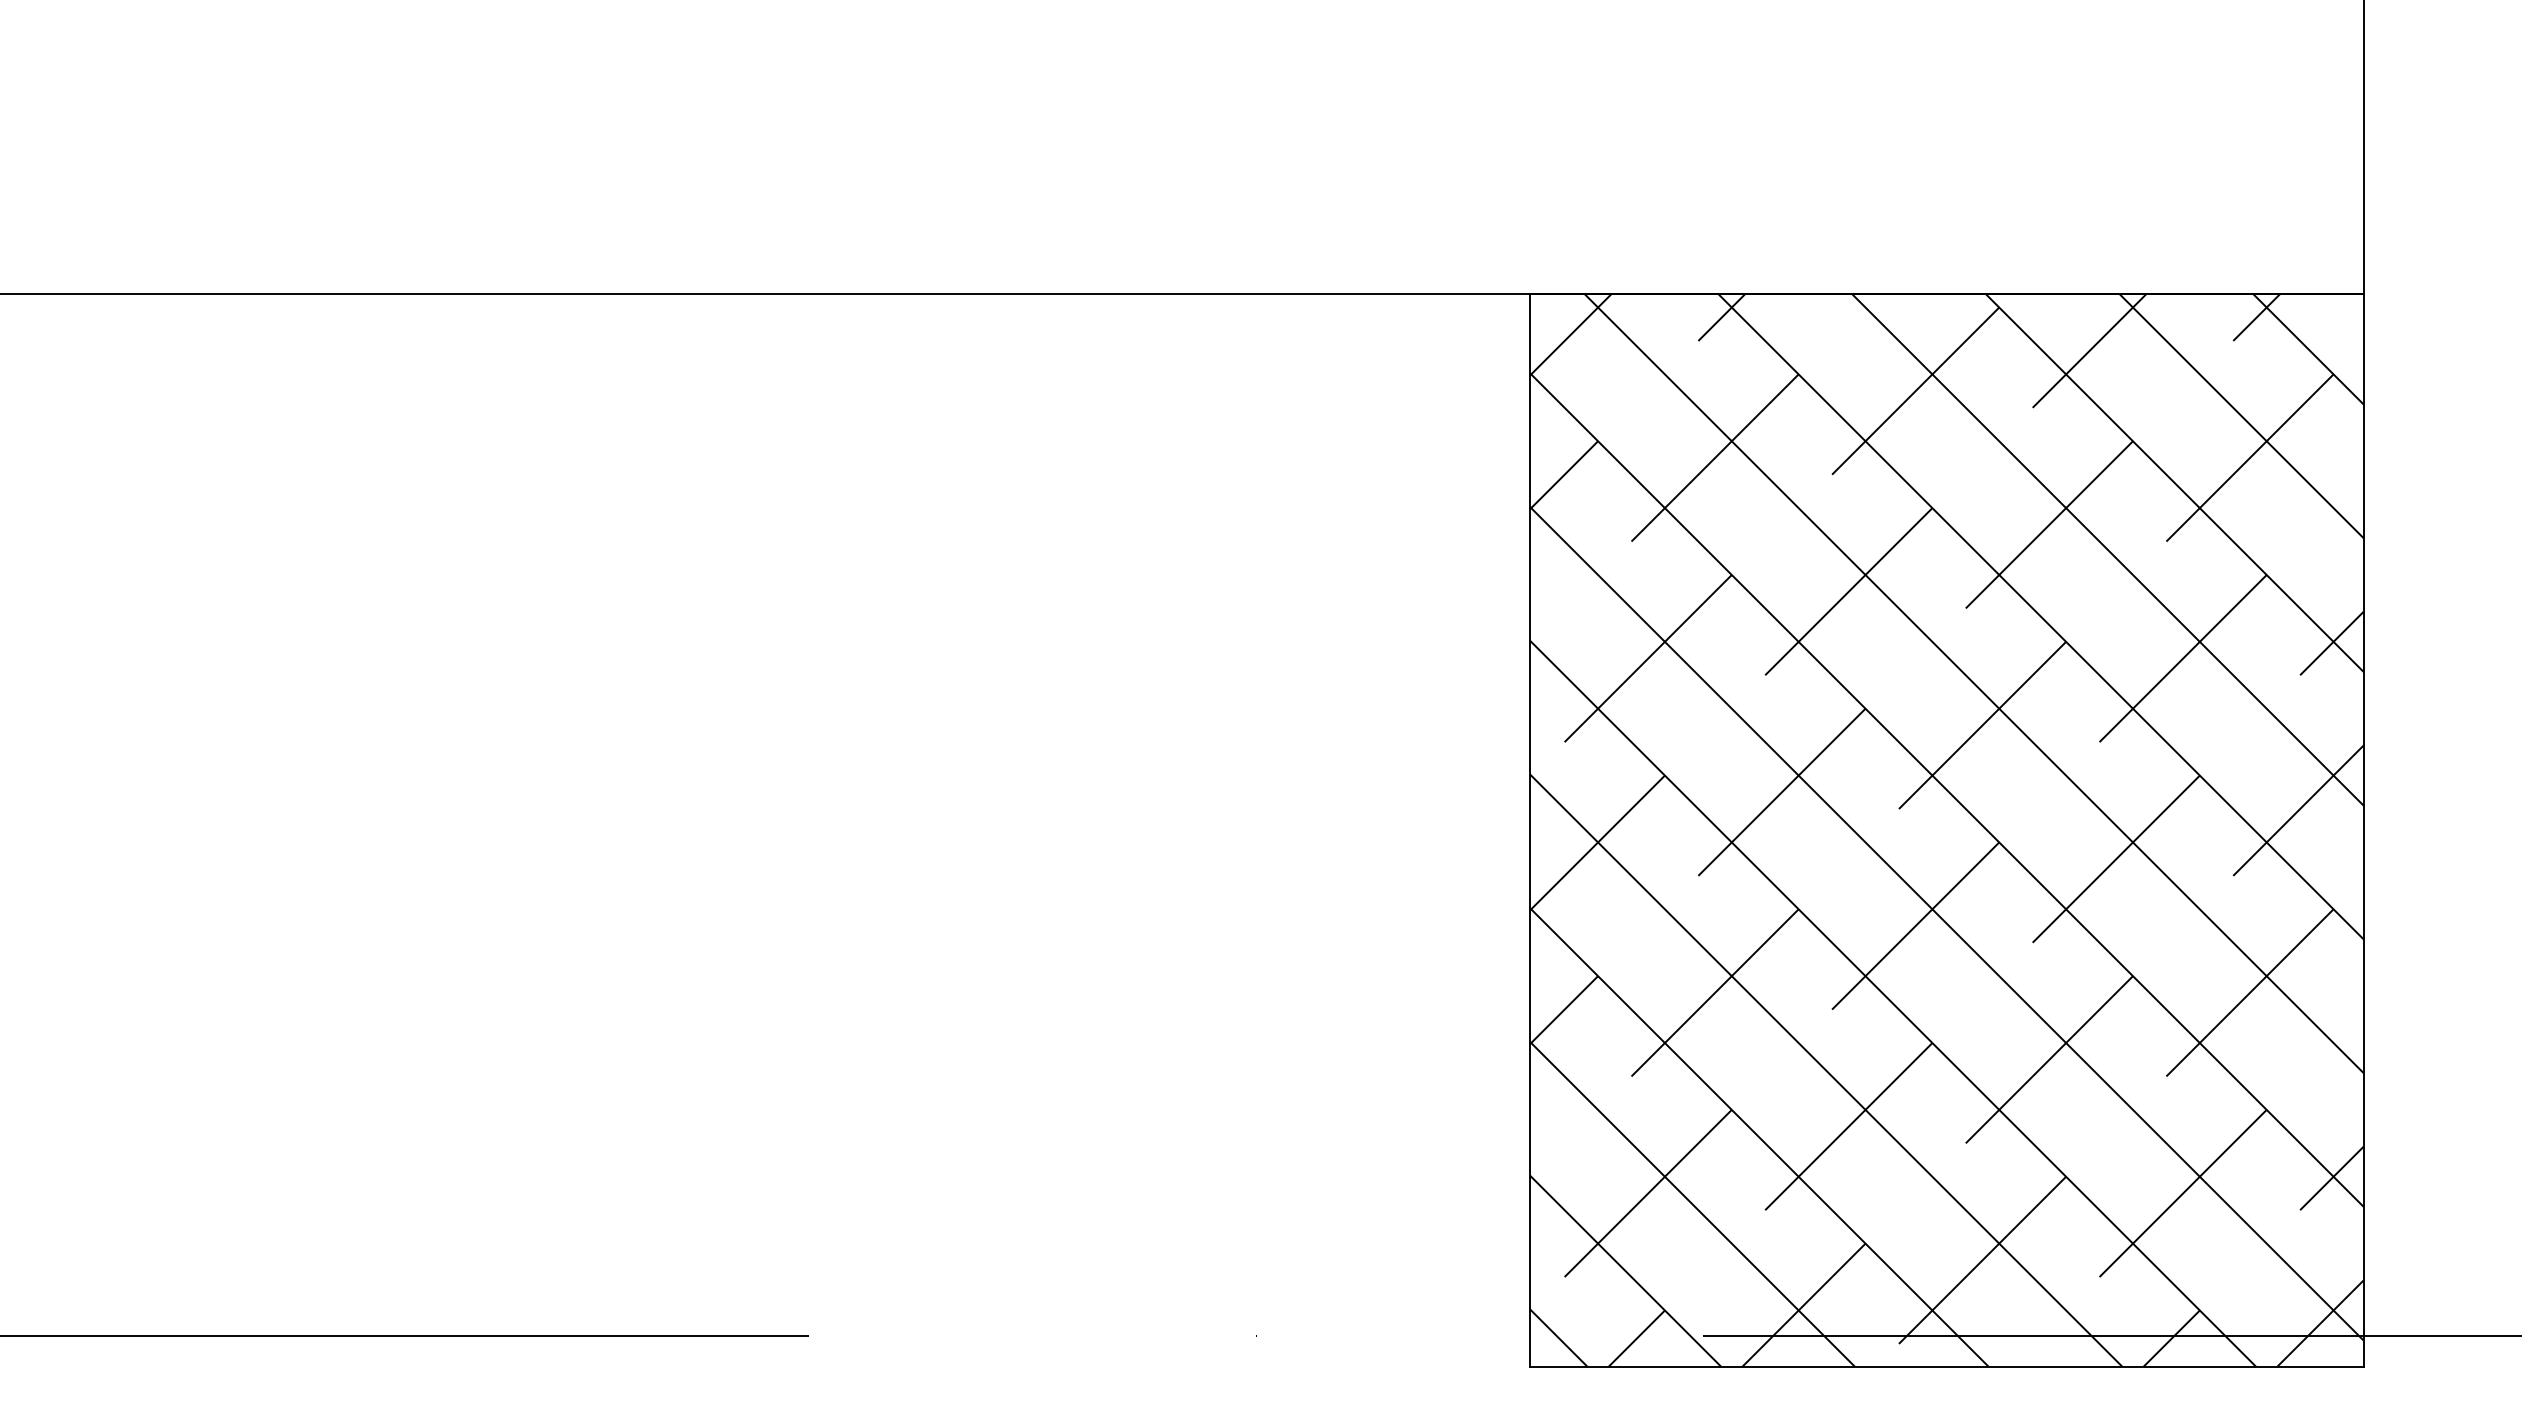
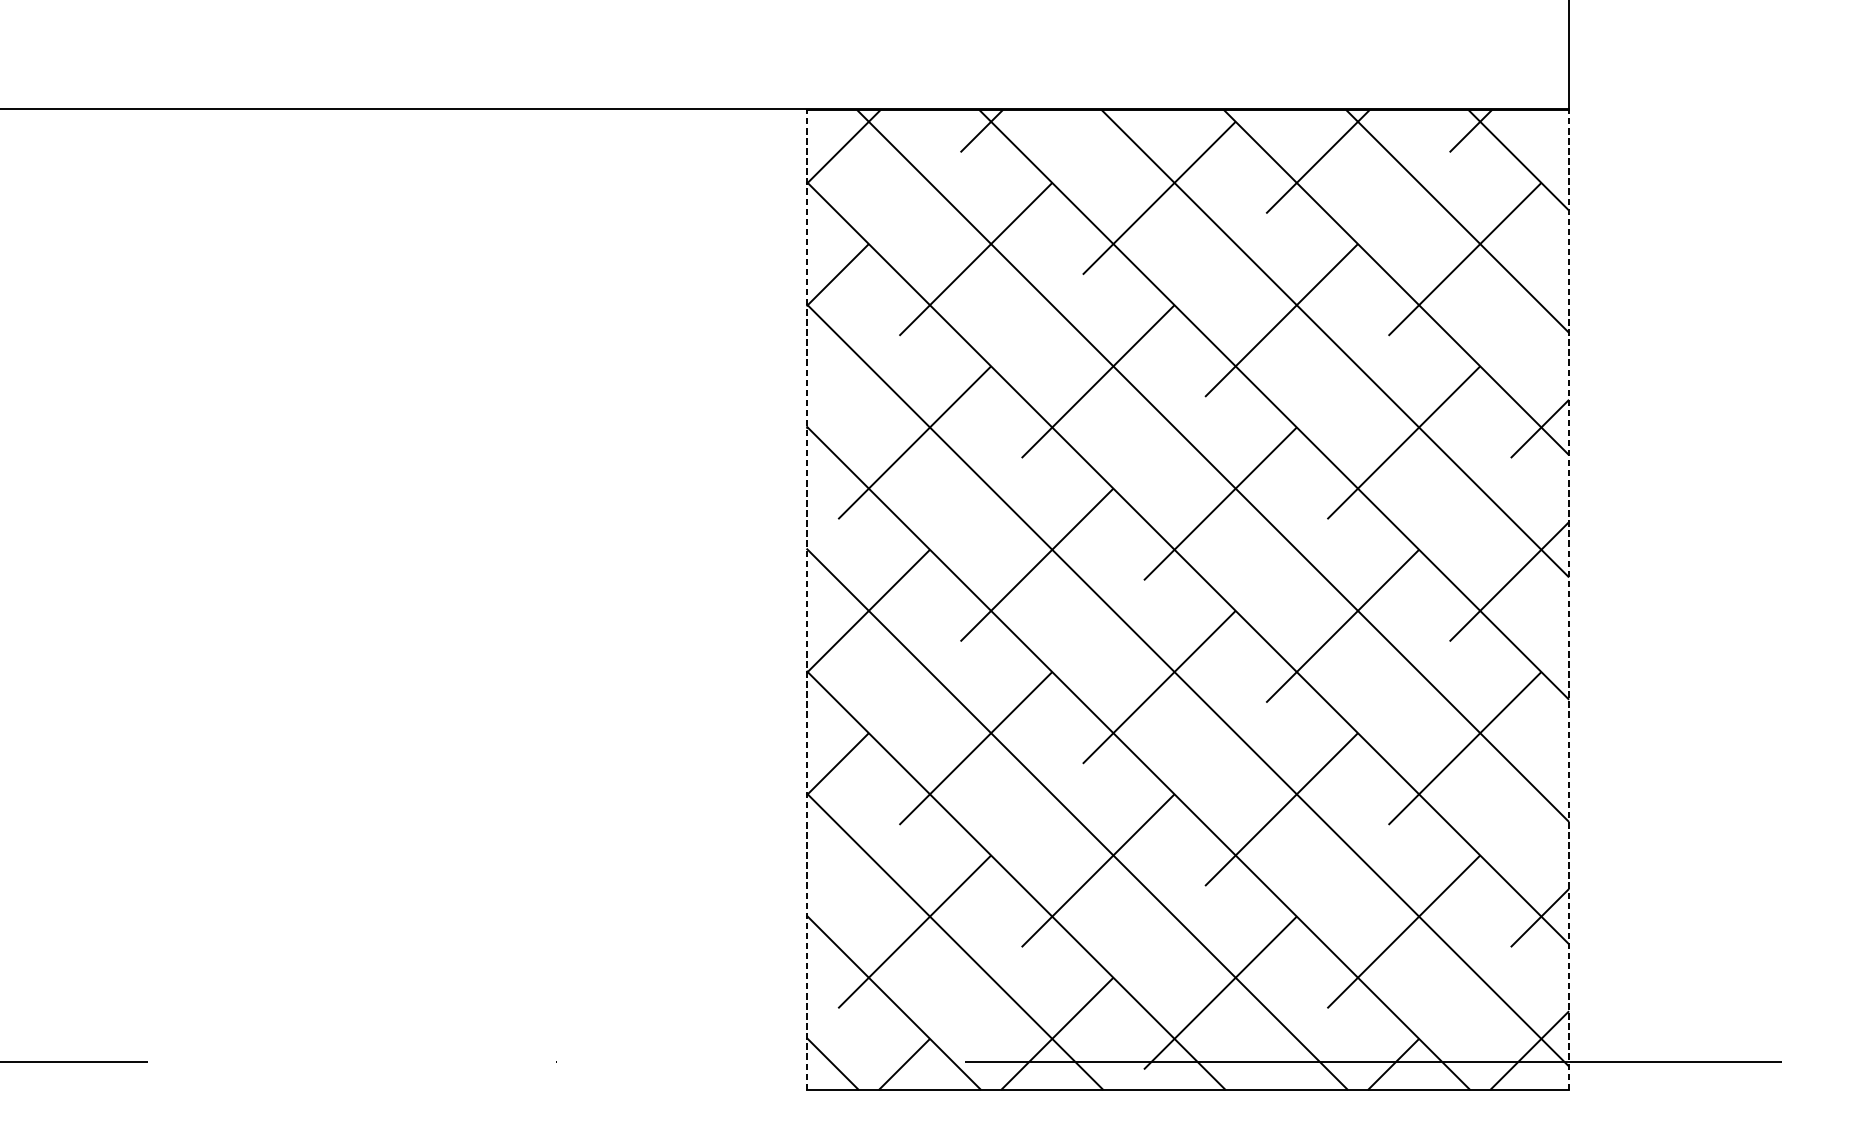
line: (1529, 829) -> (806, 599), solid -> dashed
line: (2363, 829) -> (1568, 599), solid -> dashed

